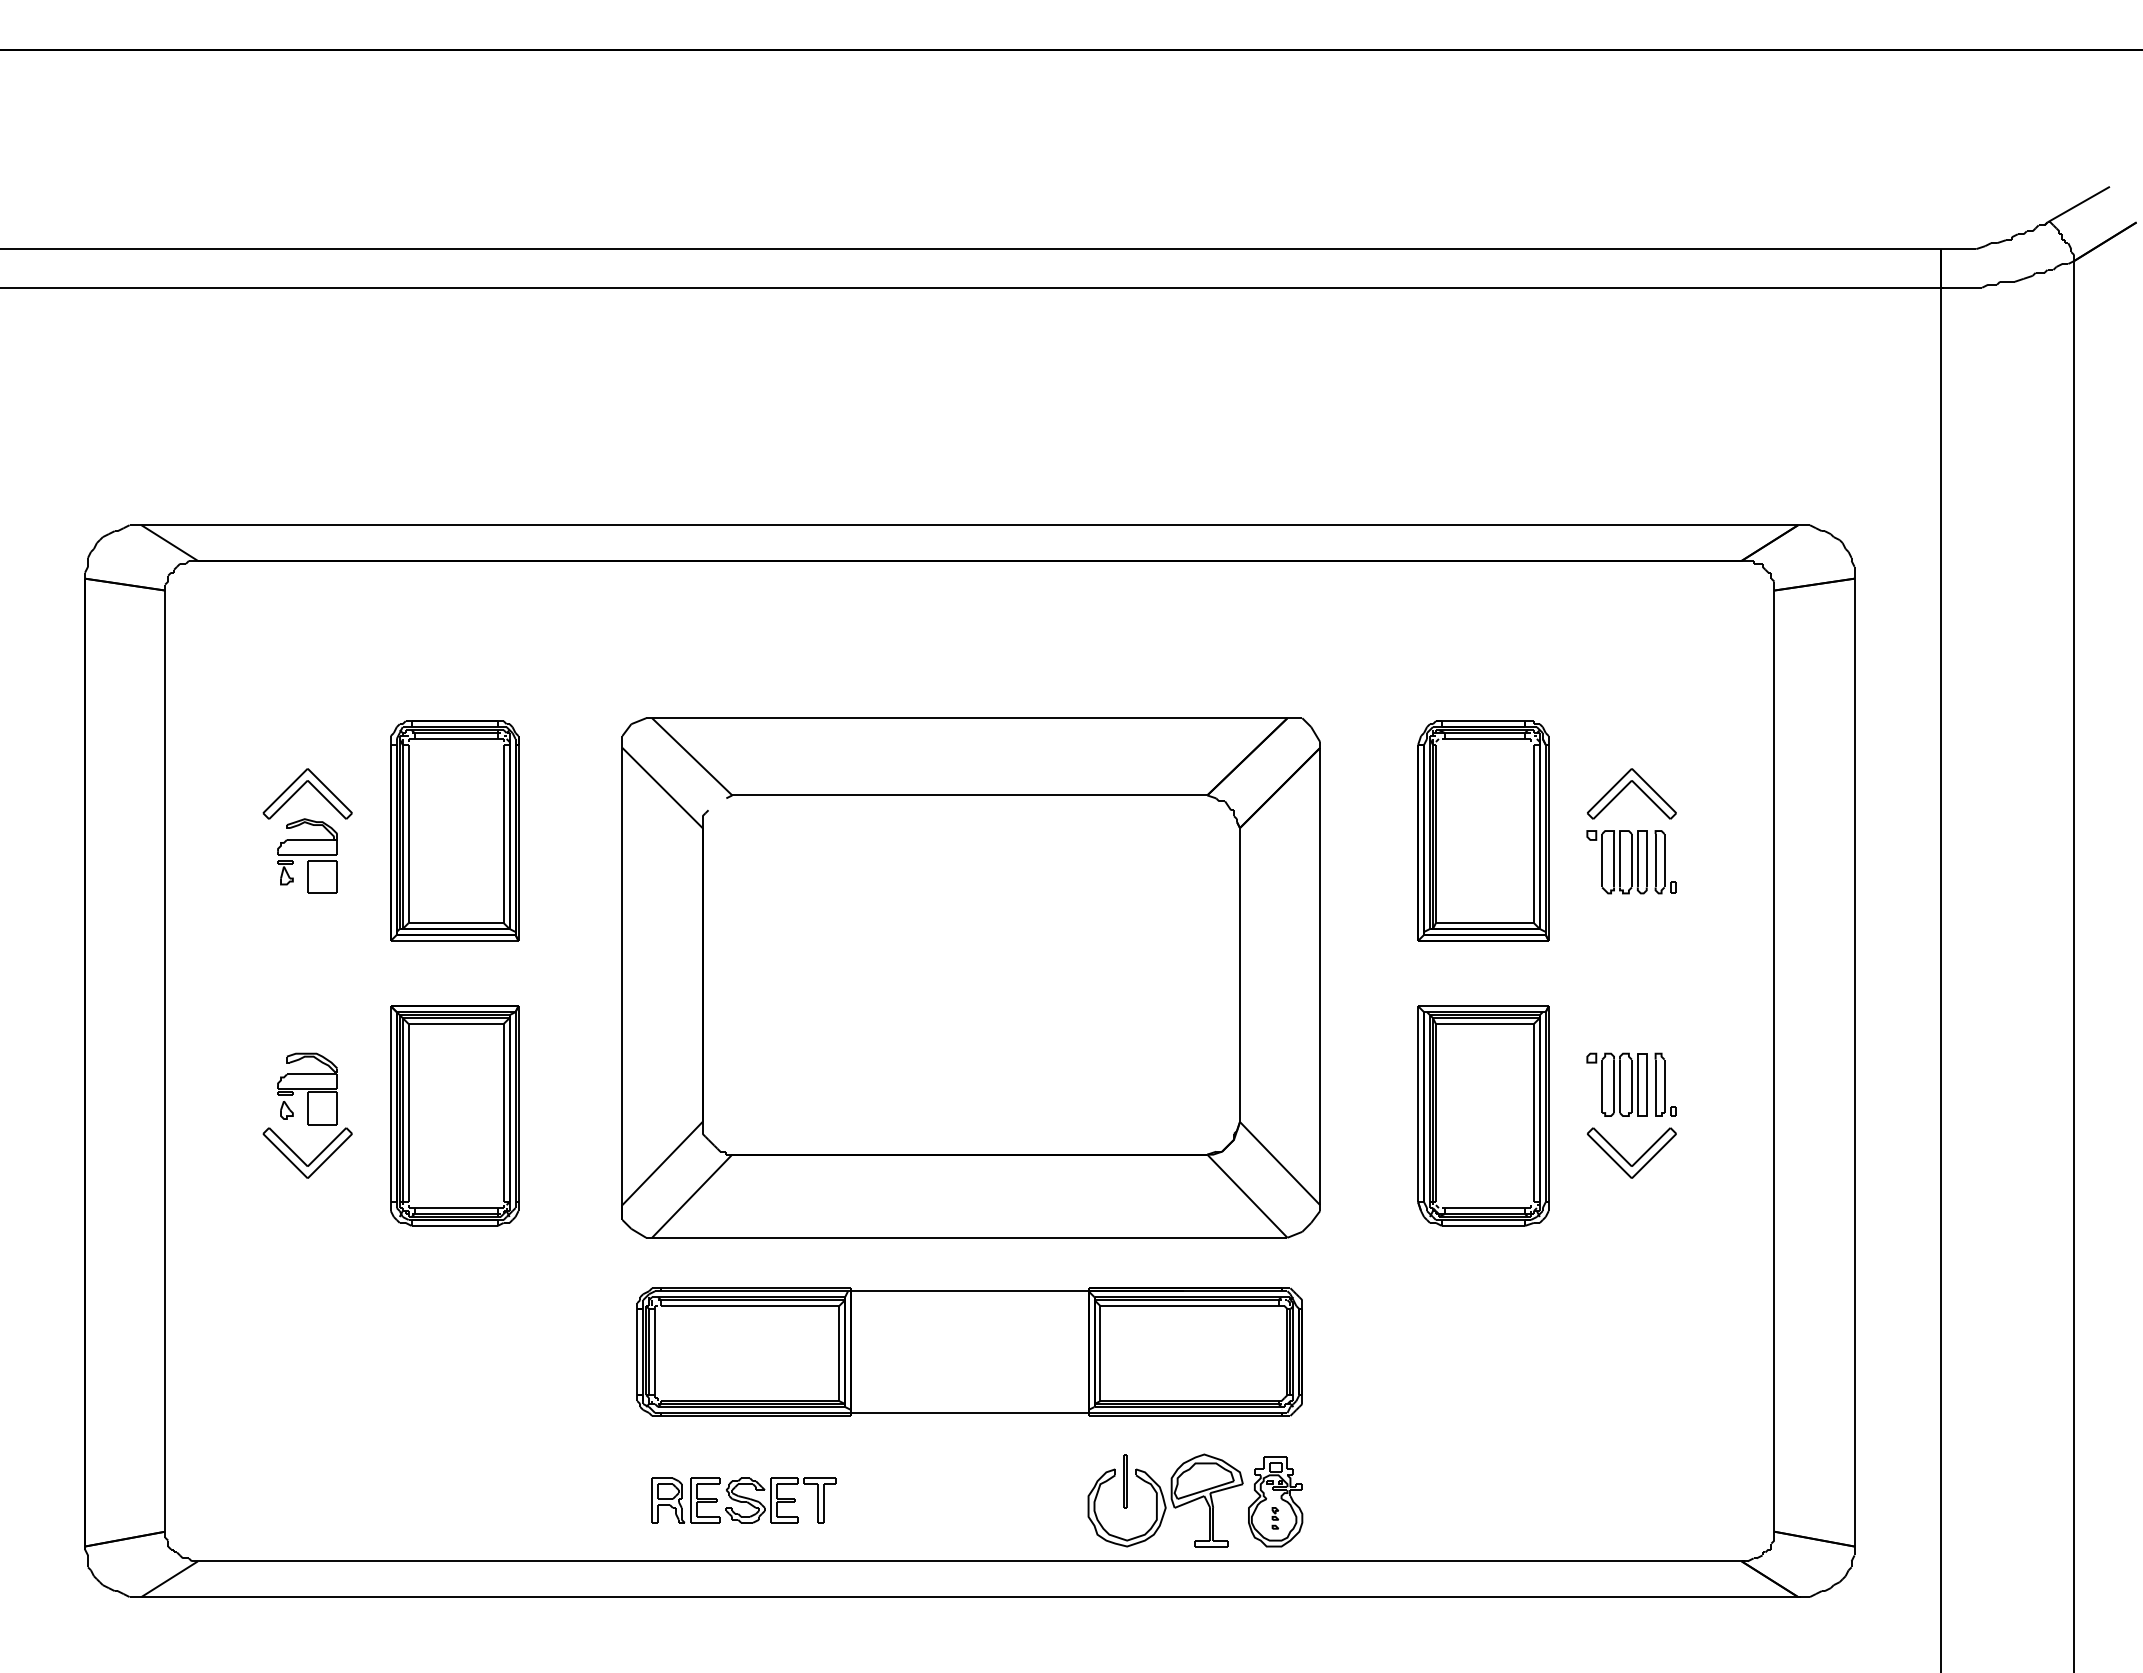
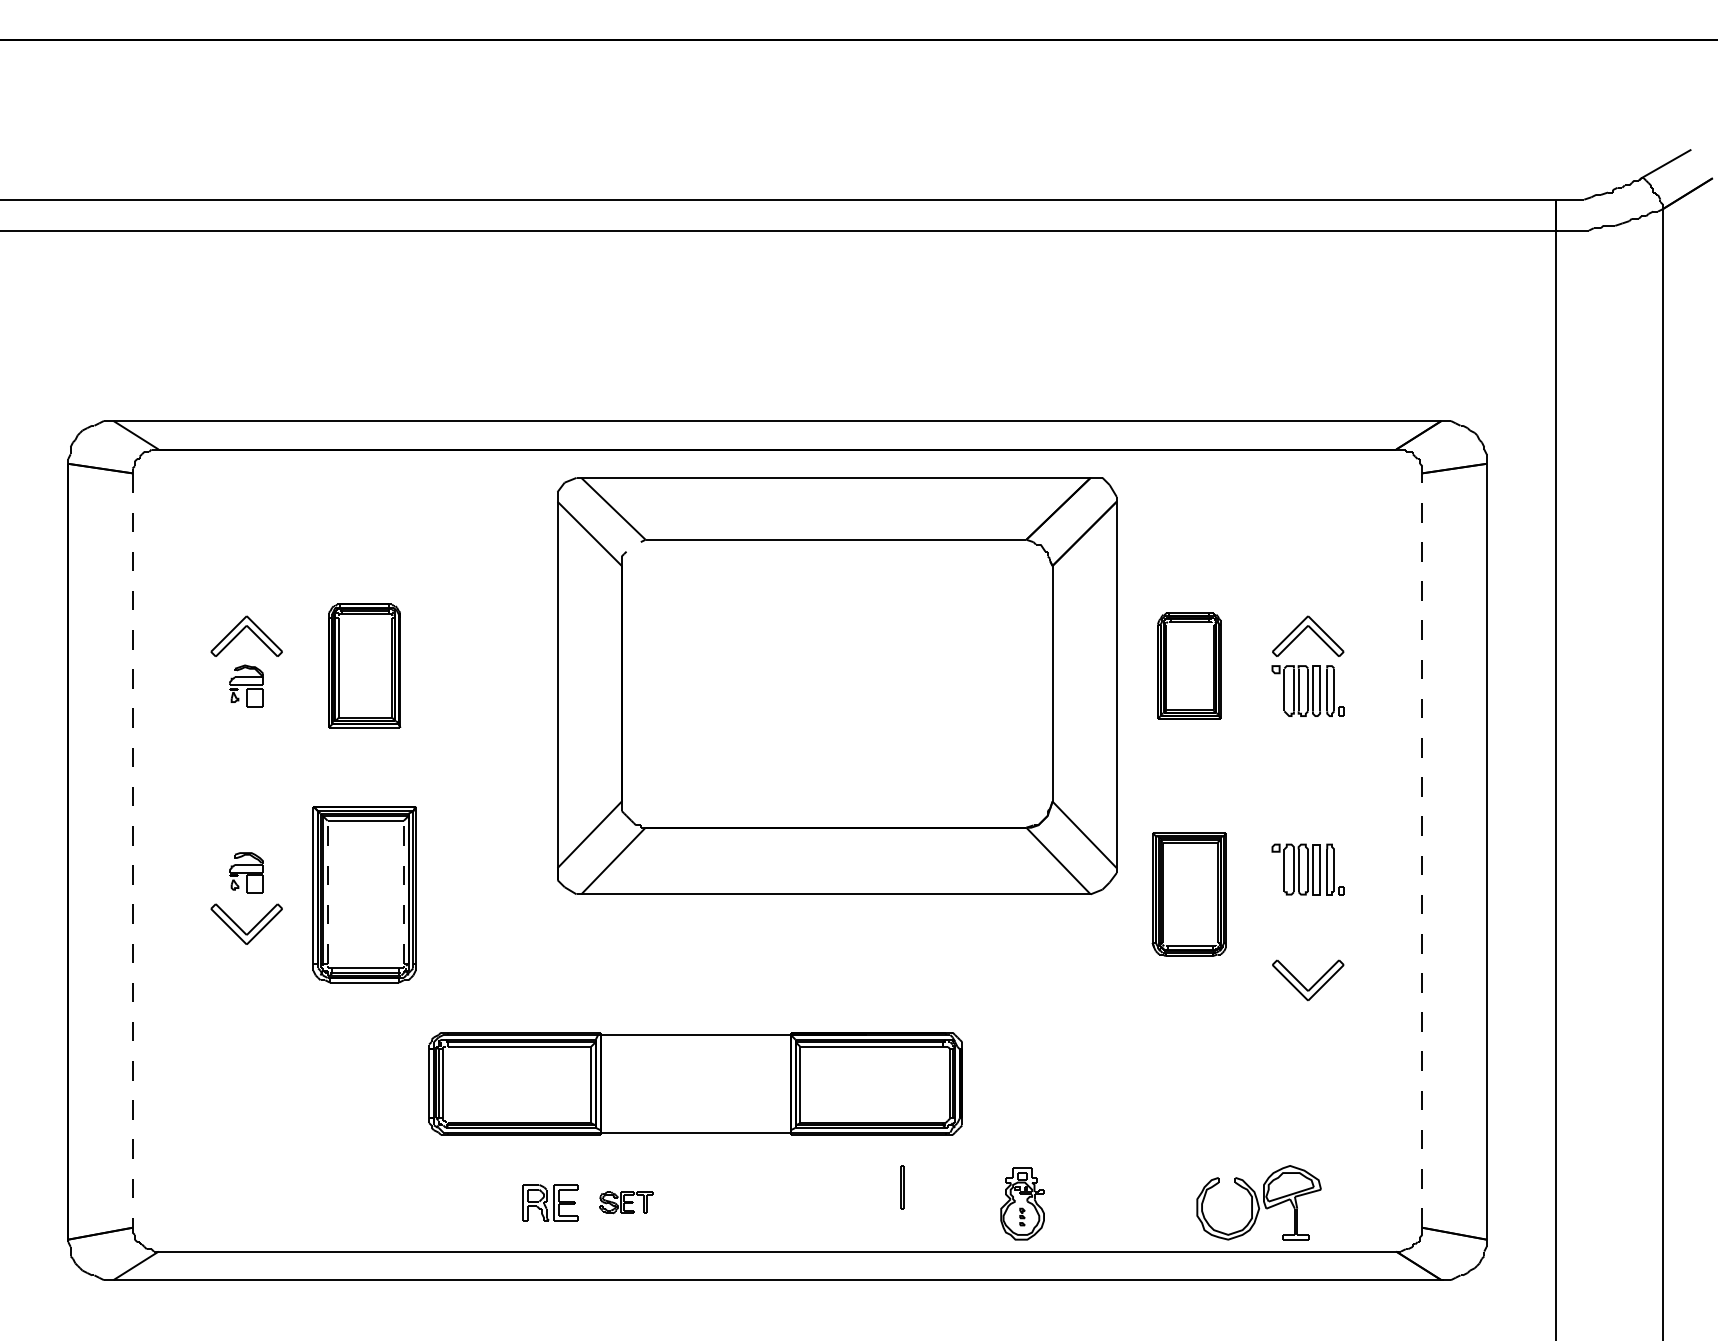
part: (454, 830) -> (364, 665), size x0.7
part: (1483, 830) -> (1189, 665), size x0.6
part: (307, 855) -> (246, 685), size x0.7
part: (970, 977) -> (836, 685), moved
line: (165, 1061) -> (132, 850), solid -> dashed
line: (1774, 1061) -> (1422, 850), solid -> dashed
part: (307, 1088) -> (246, 872), size x0.7
line: (408, 1112) -> (327, 891), solid -> dashed
line: (503, 1112) -> (403, 891), solid -> dashed
part: (1483, 1115) -> (1189, 894), size x0.7
part: (1625, 1158) -> (1303, 984), moved
part: (969, 1351) -> (695, 1083), moved
part: (780, 1500) -> (625, 1202), size x0.6
part: (1165, 1500) -> (1258, 1202), moved

